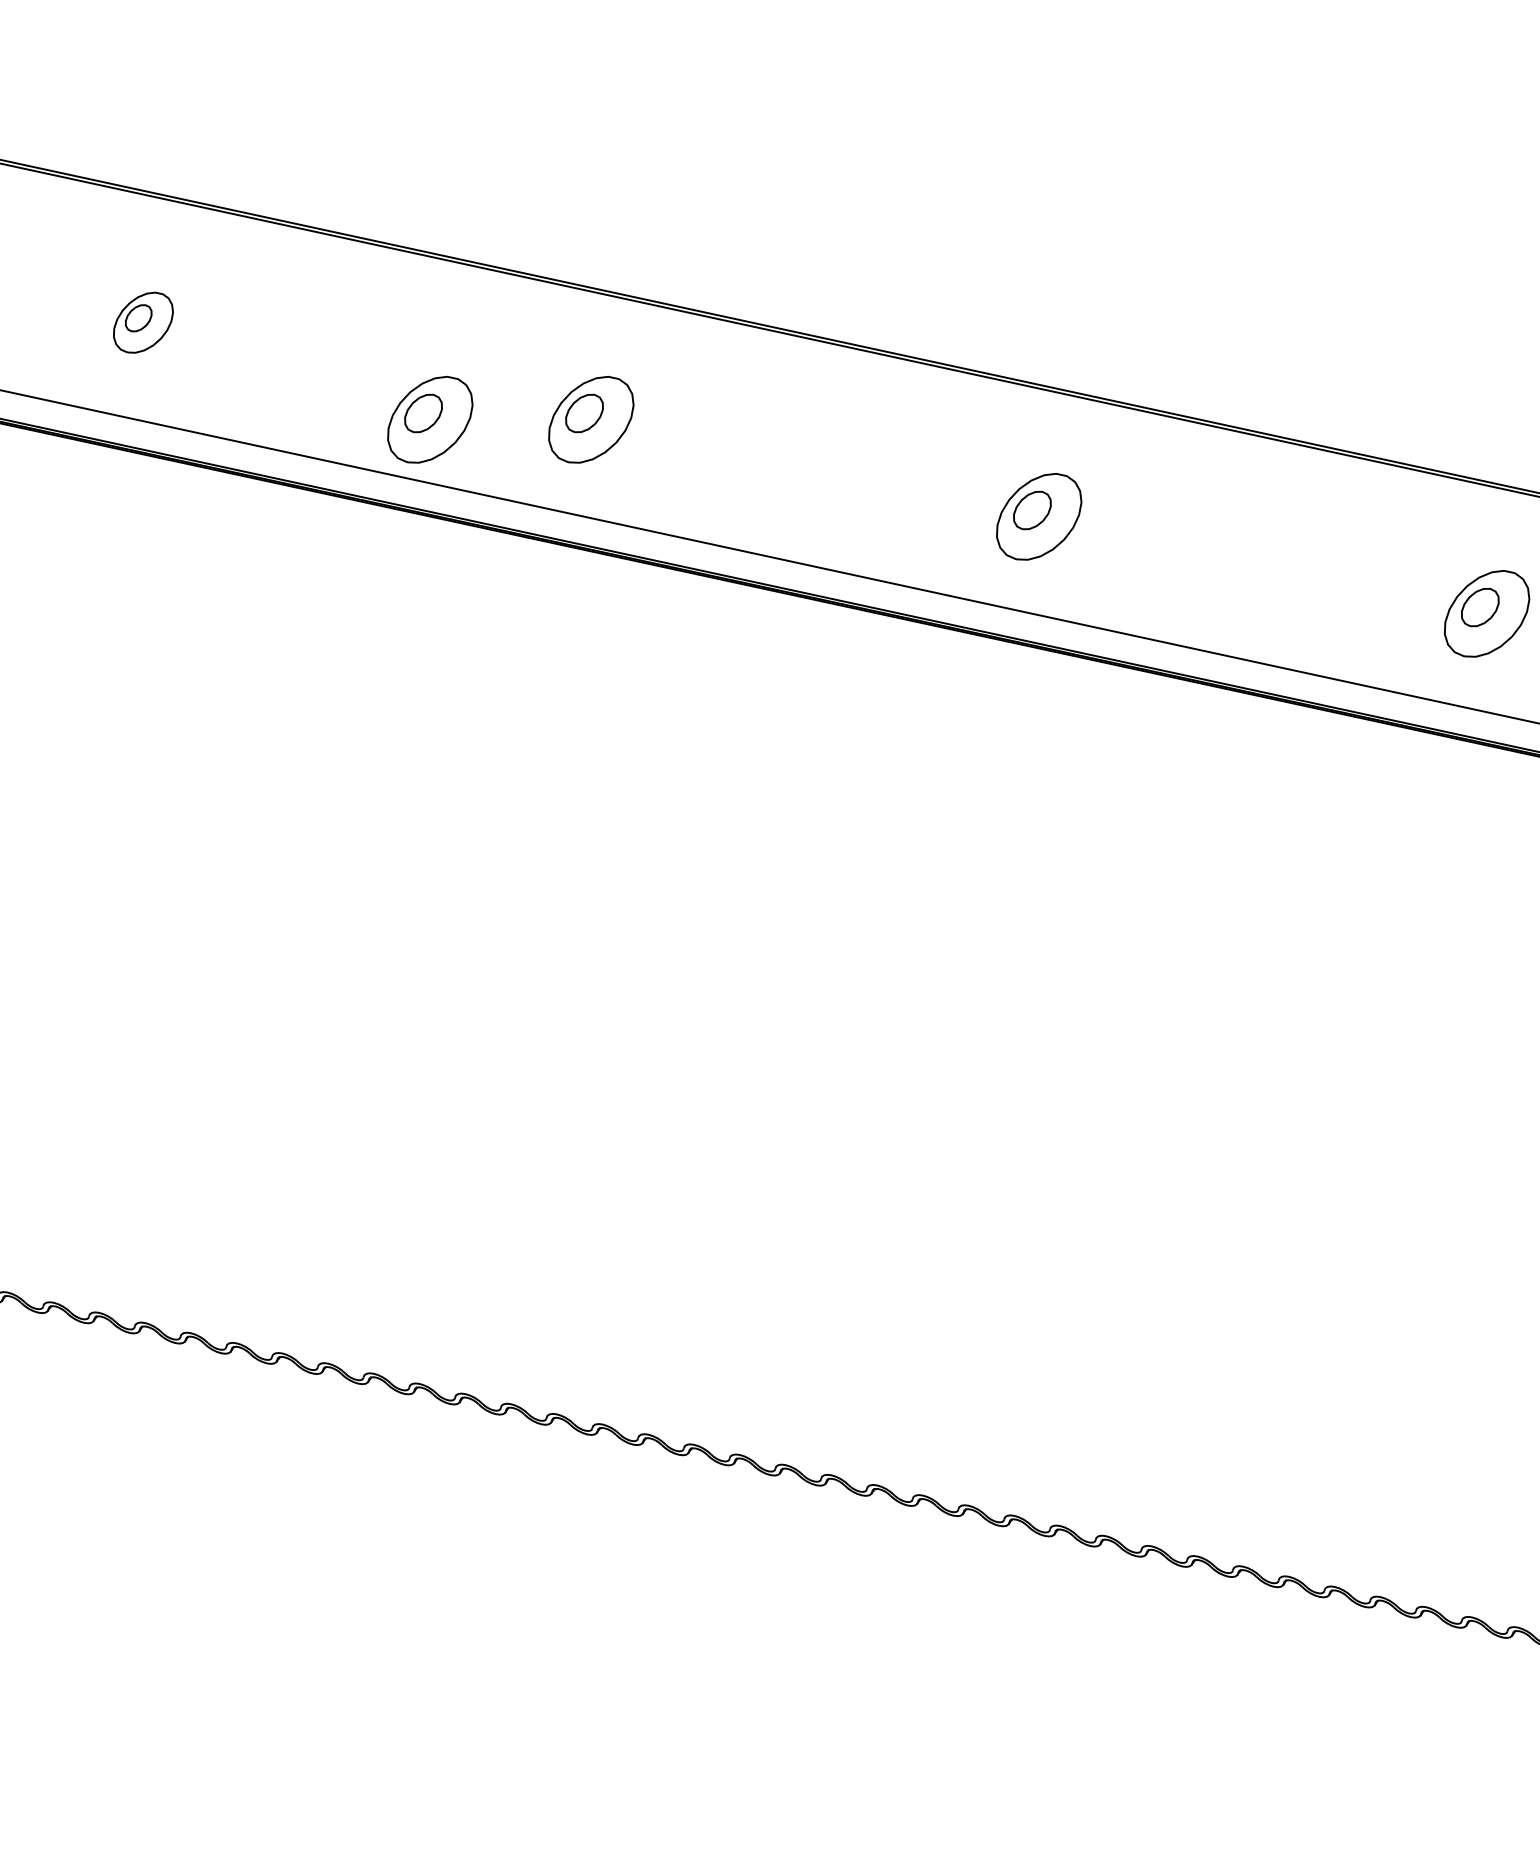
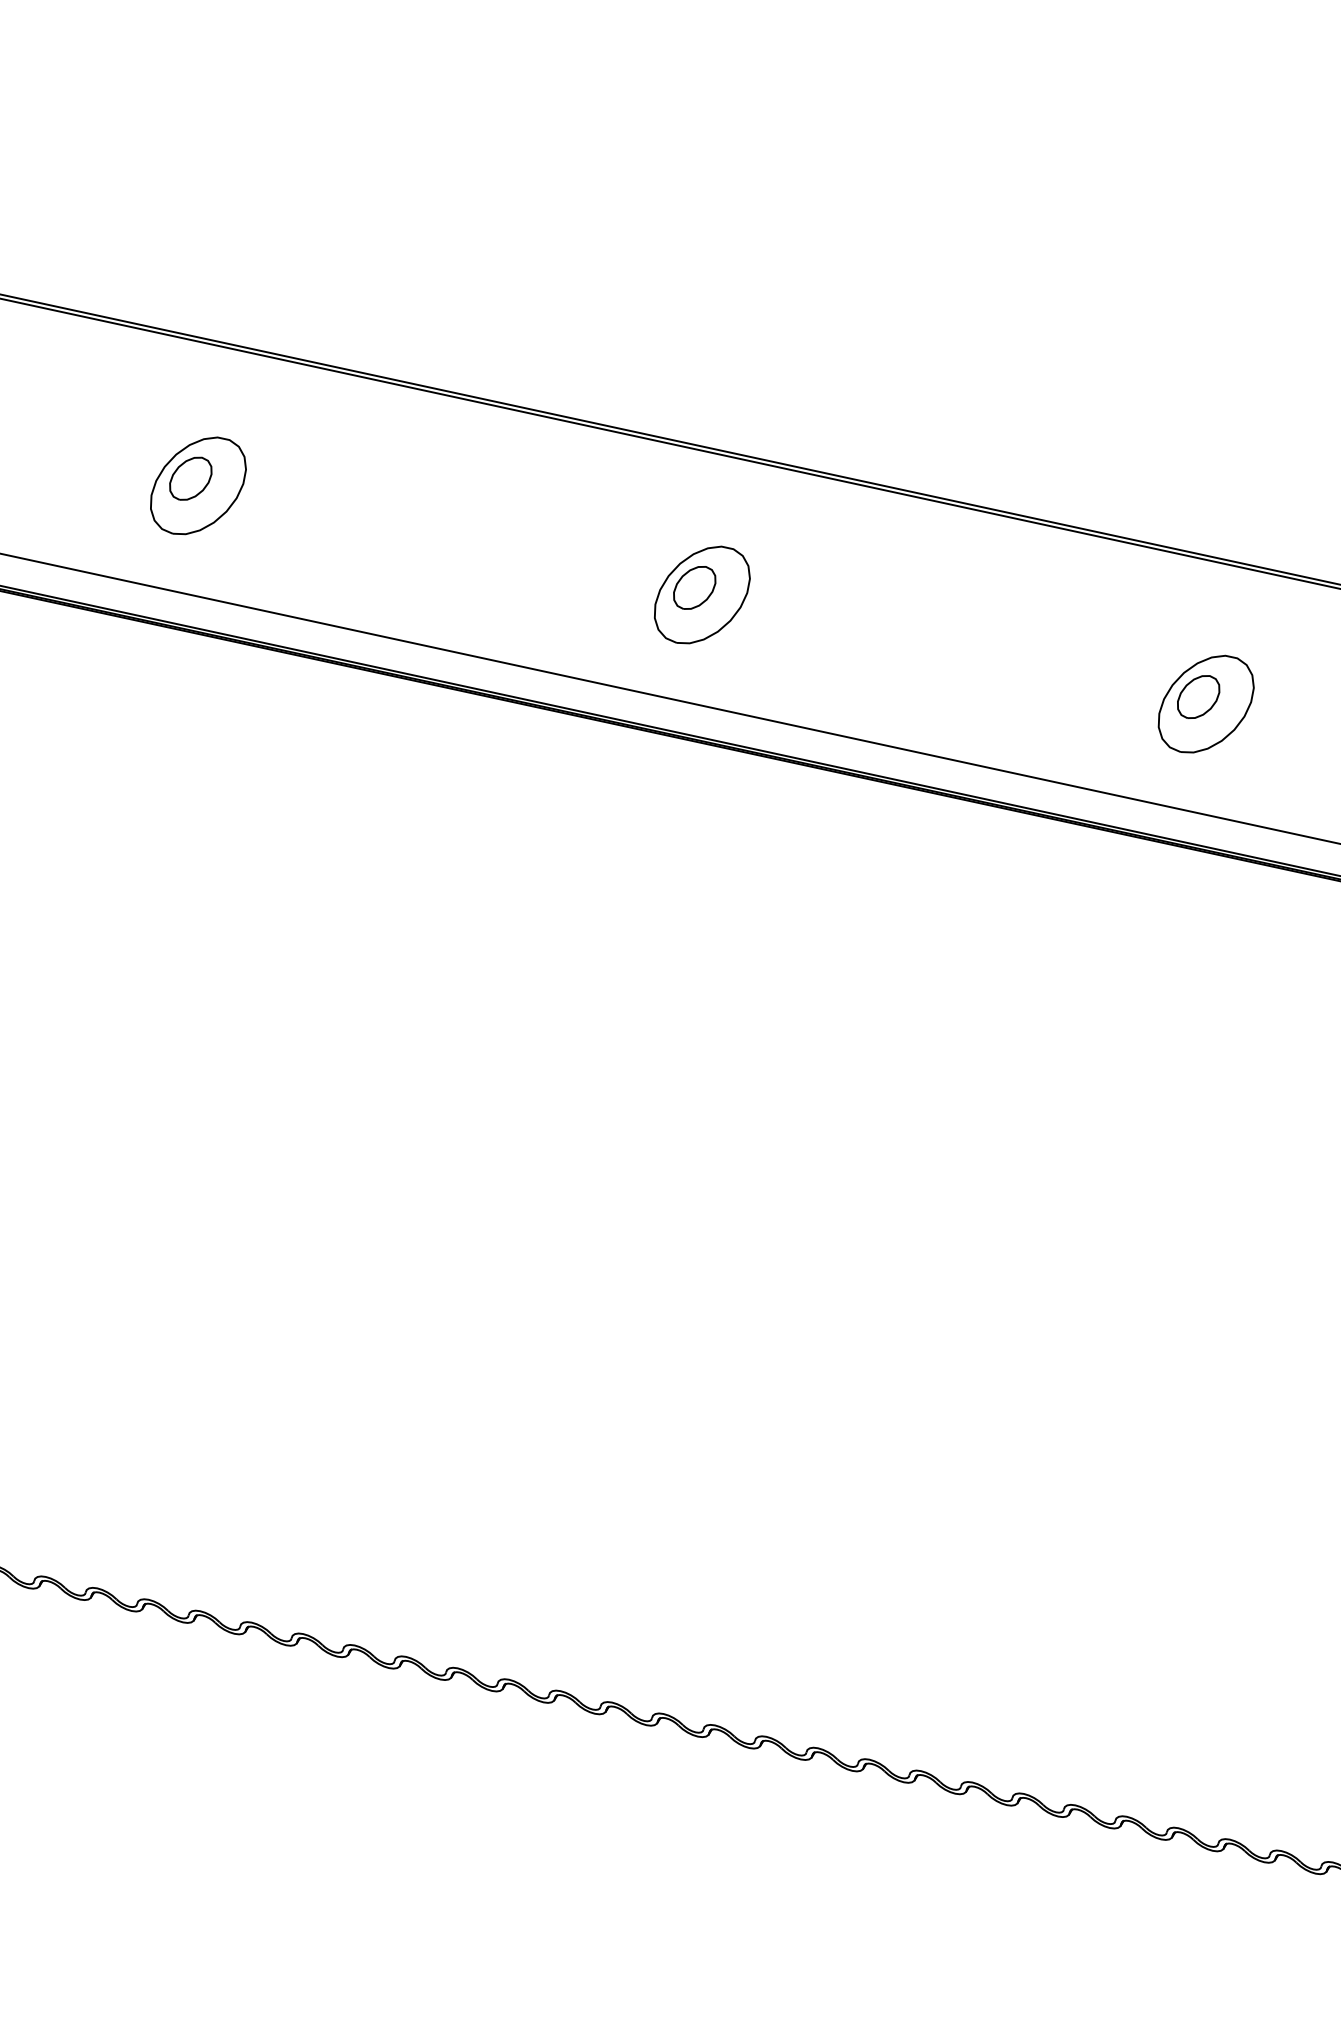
part: (143, 322) -> (198, 485), size x1.43
part: (430, 419) -> (521, 594), removed

